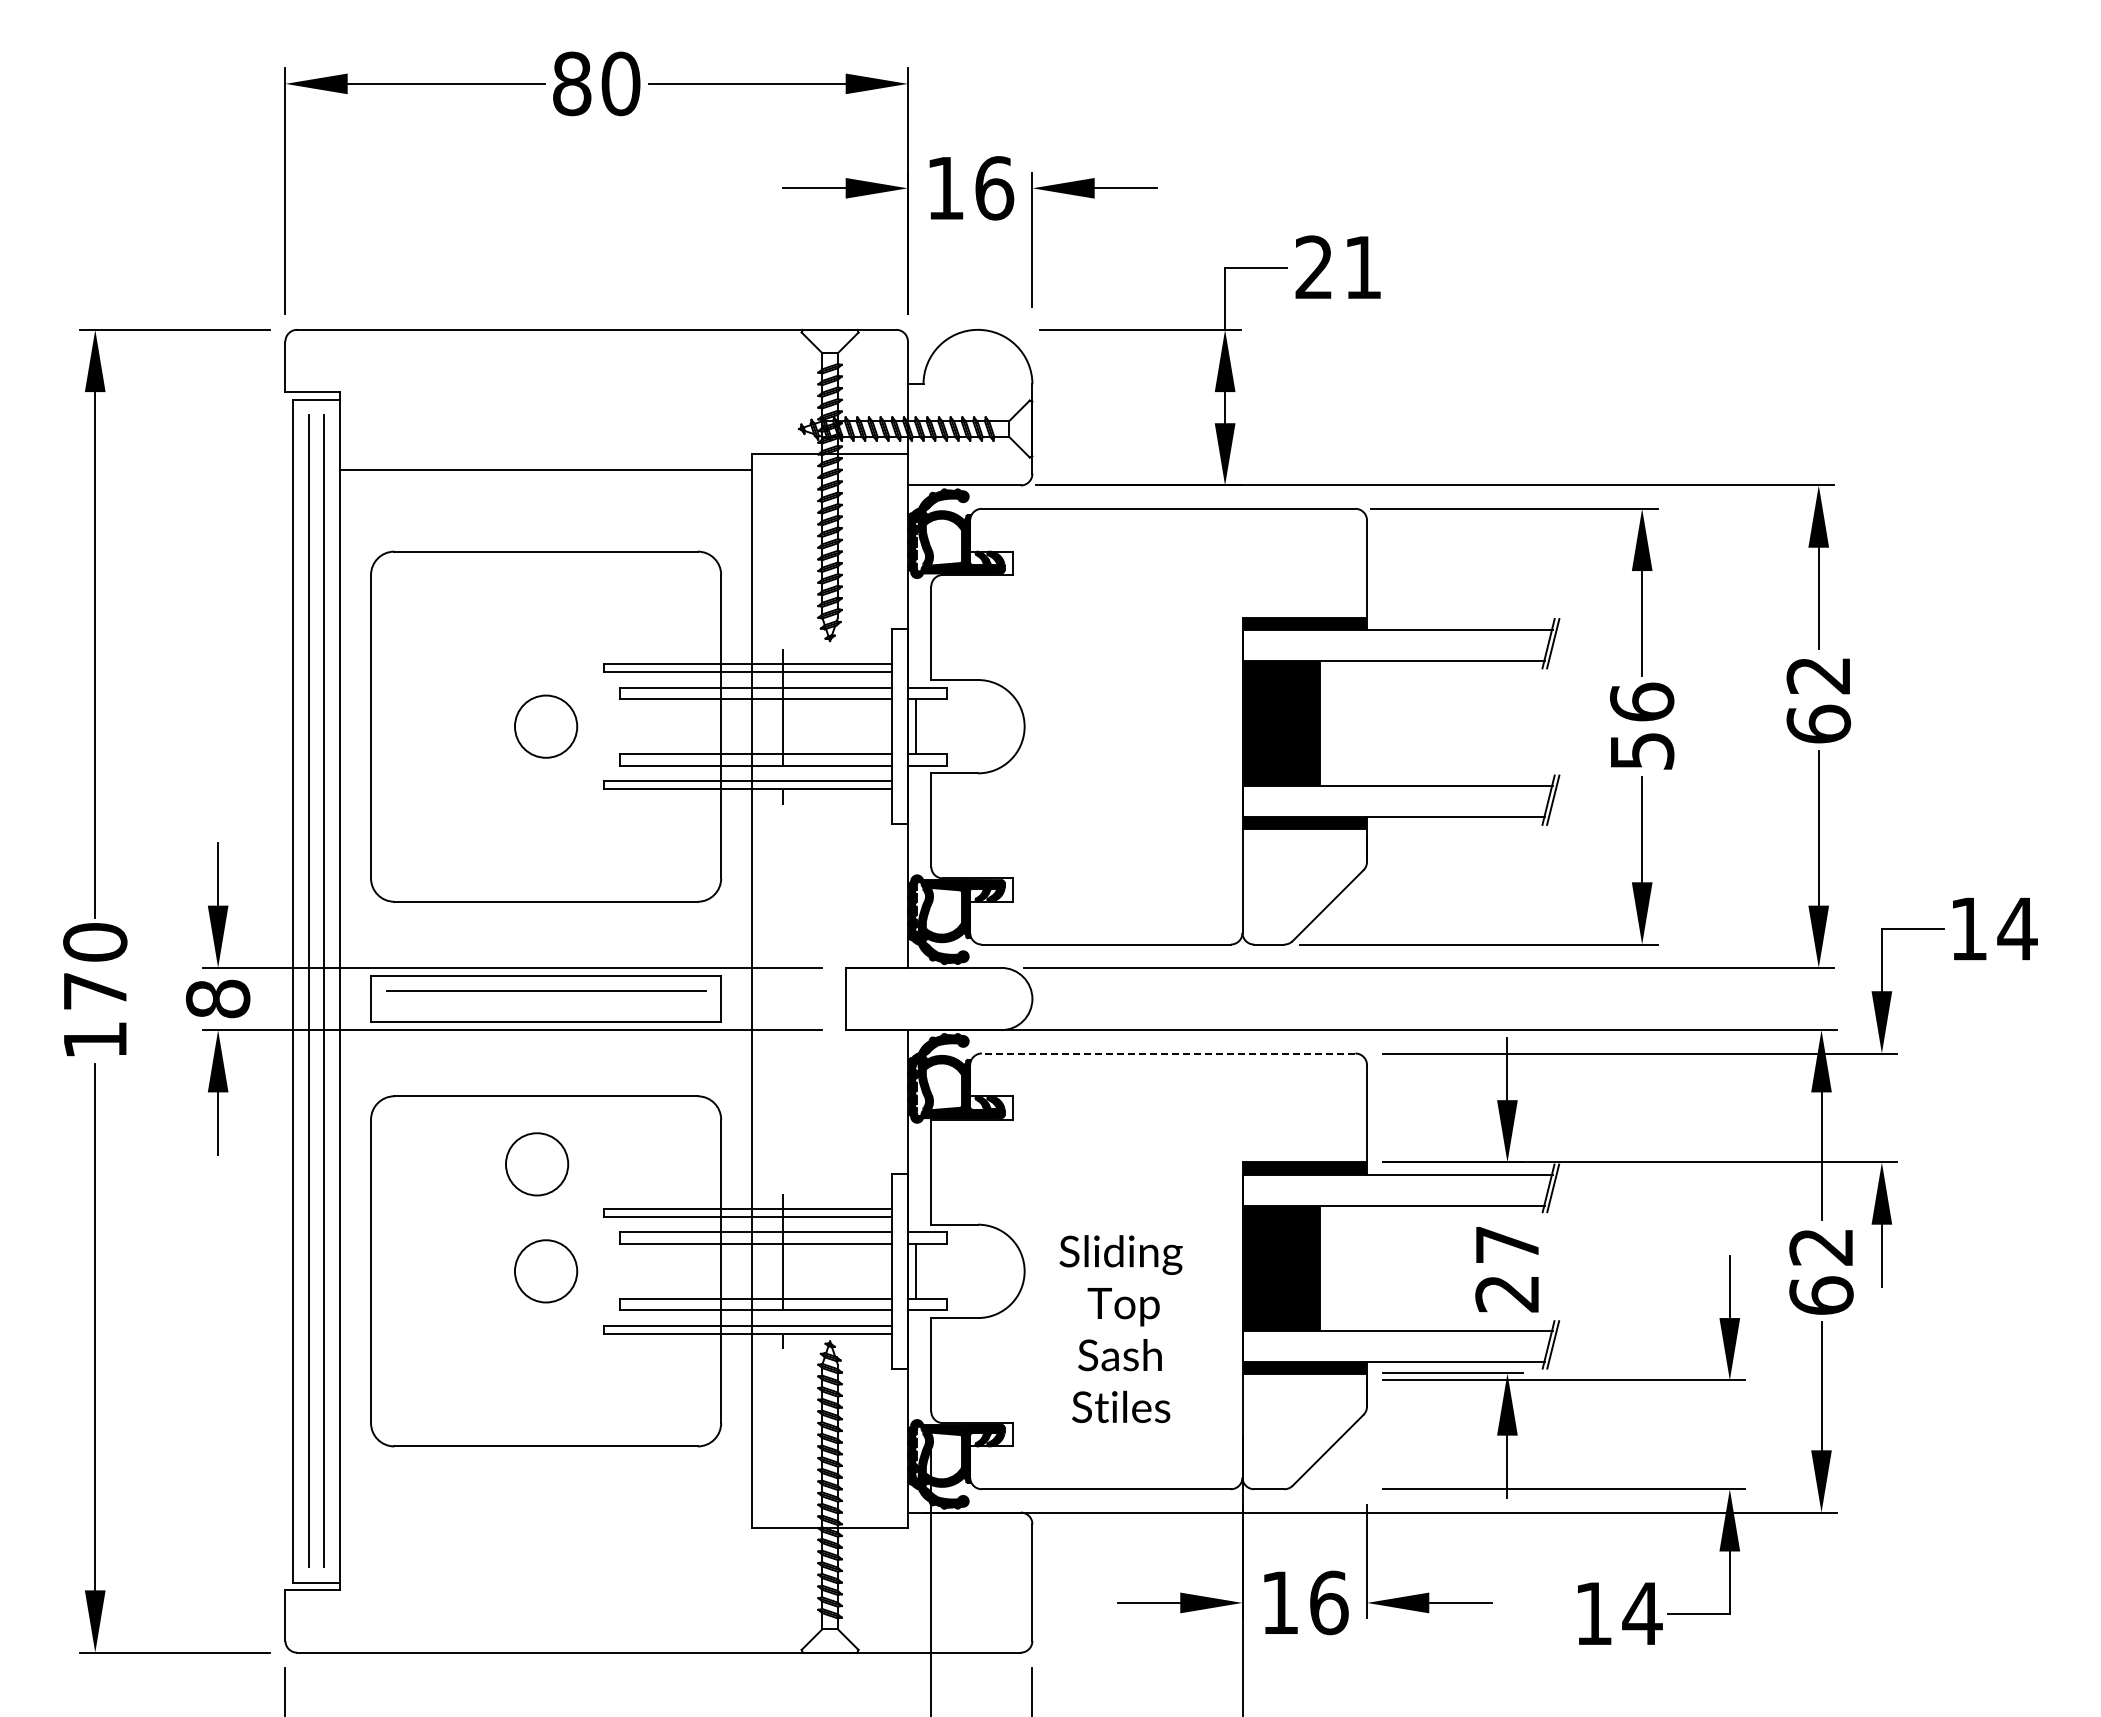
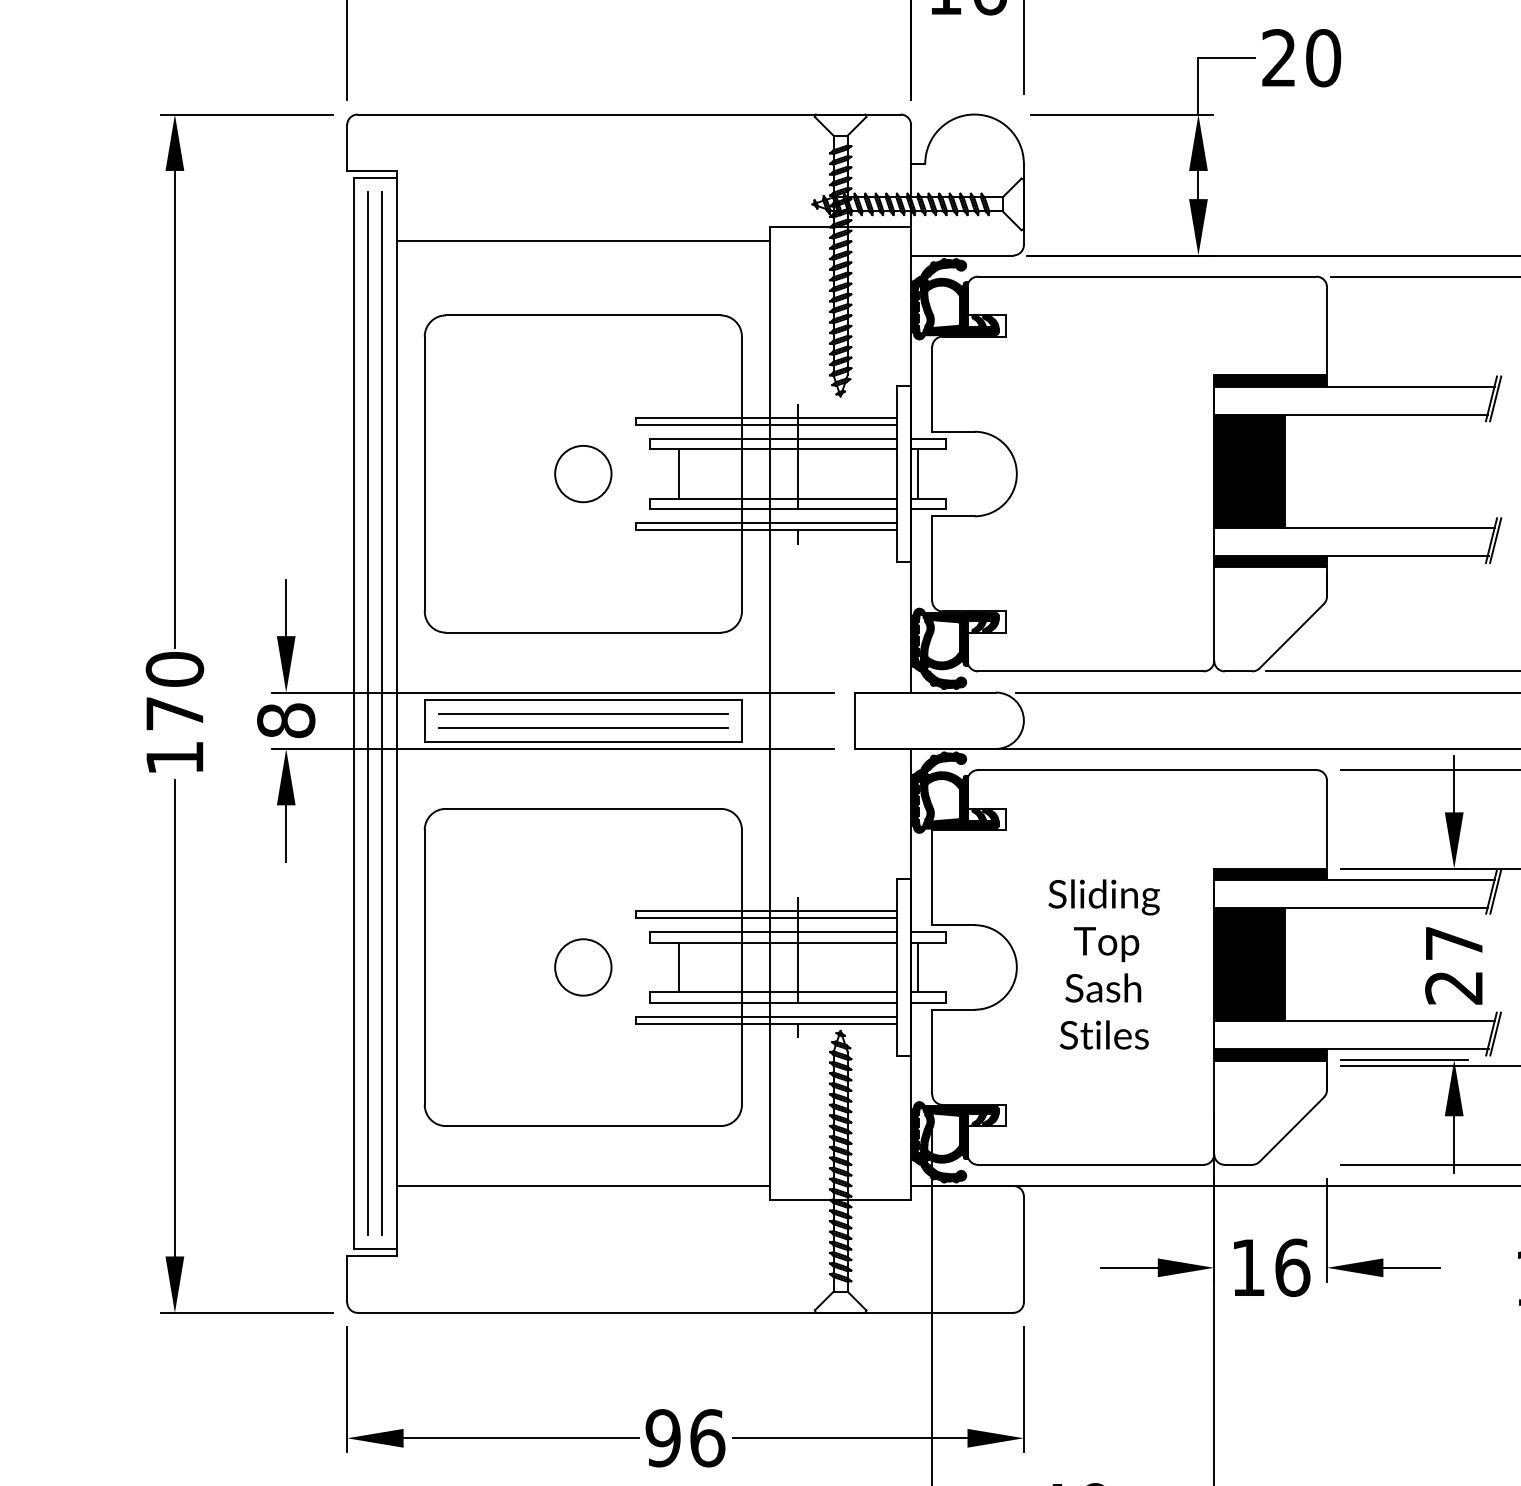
text: (1363, 267) -> (1323, 58), 21 -> 20
line: (651, 726) -> (678, 473), added
line: (546, 1006) -> (583, 727), added
line: (1168, 1053) -> (1147, 770), dashed -> solid
circle: (537, 1164) -> (575, 870), removed
line: (651, 1271) -> (678, 967), added
text: (1120, 1329) -> (1103, 964), moved
line: (545, 1512) -> (582, 1185), added

